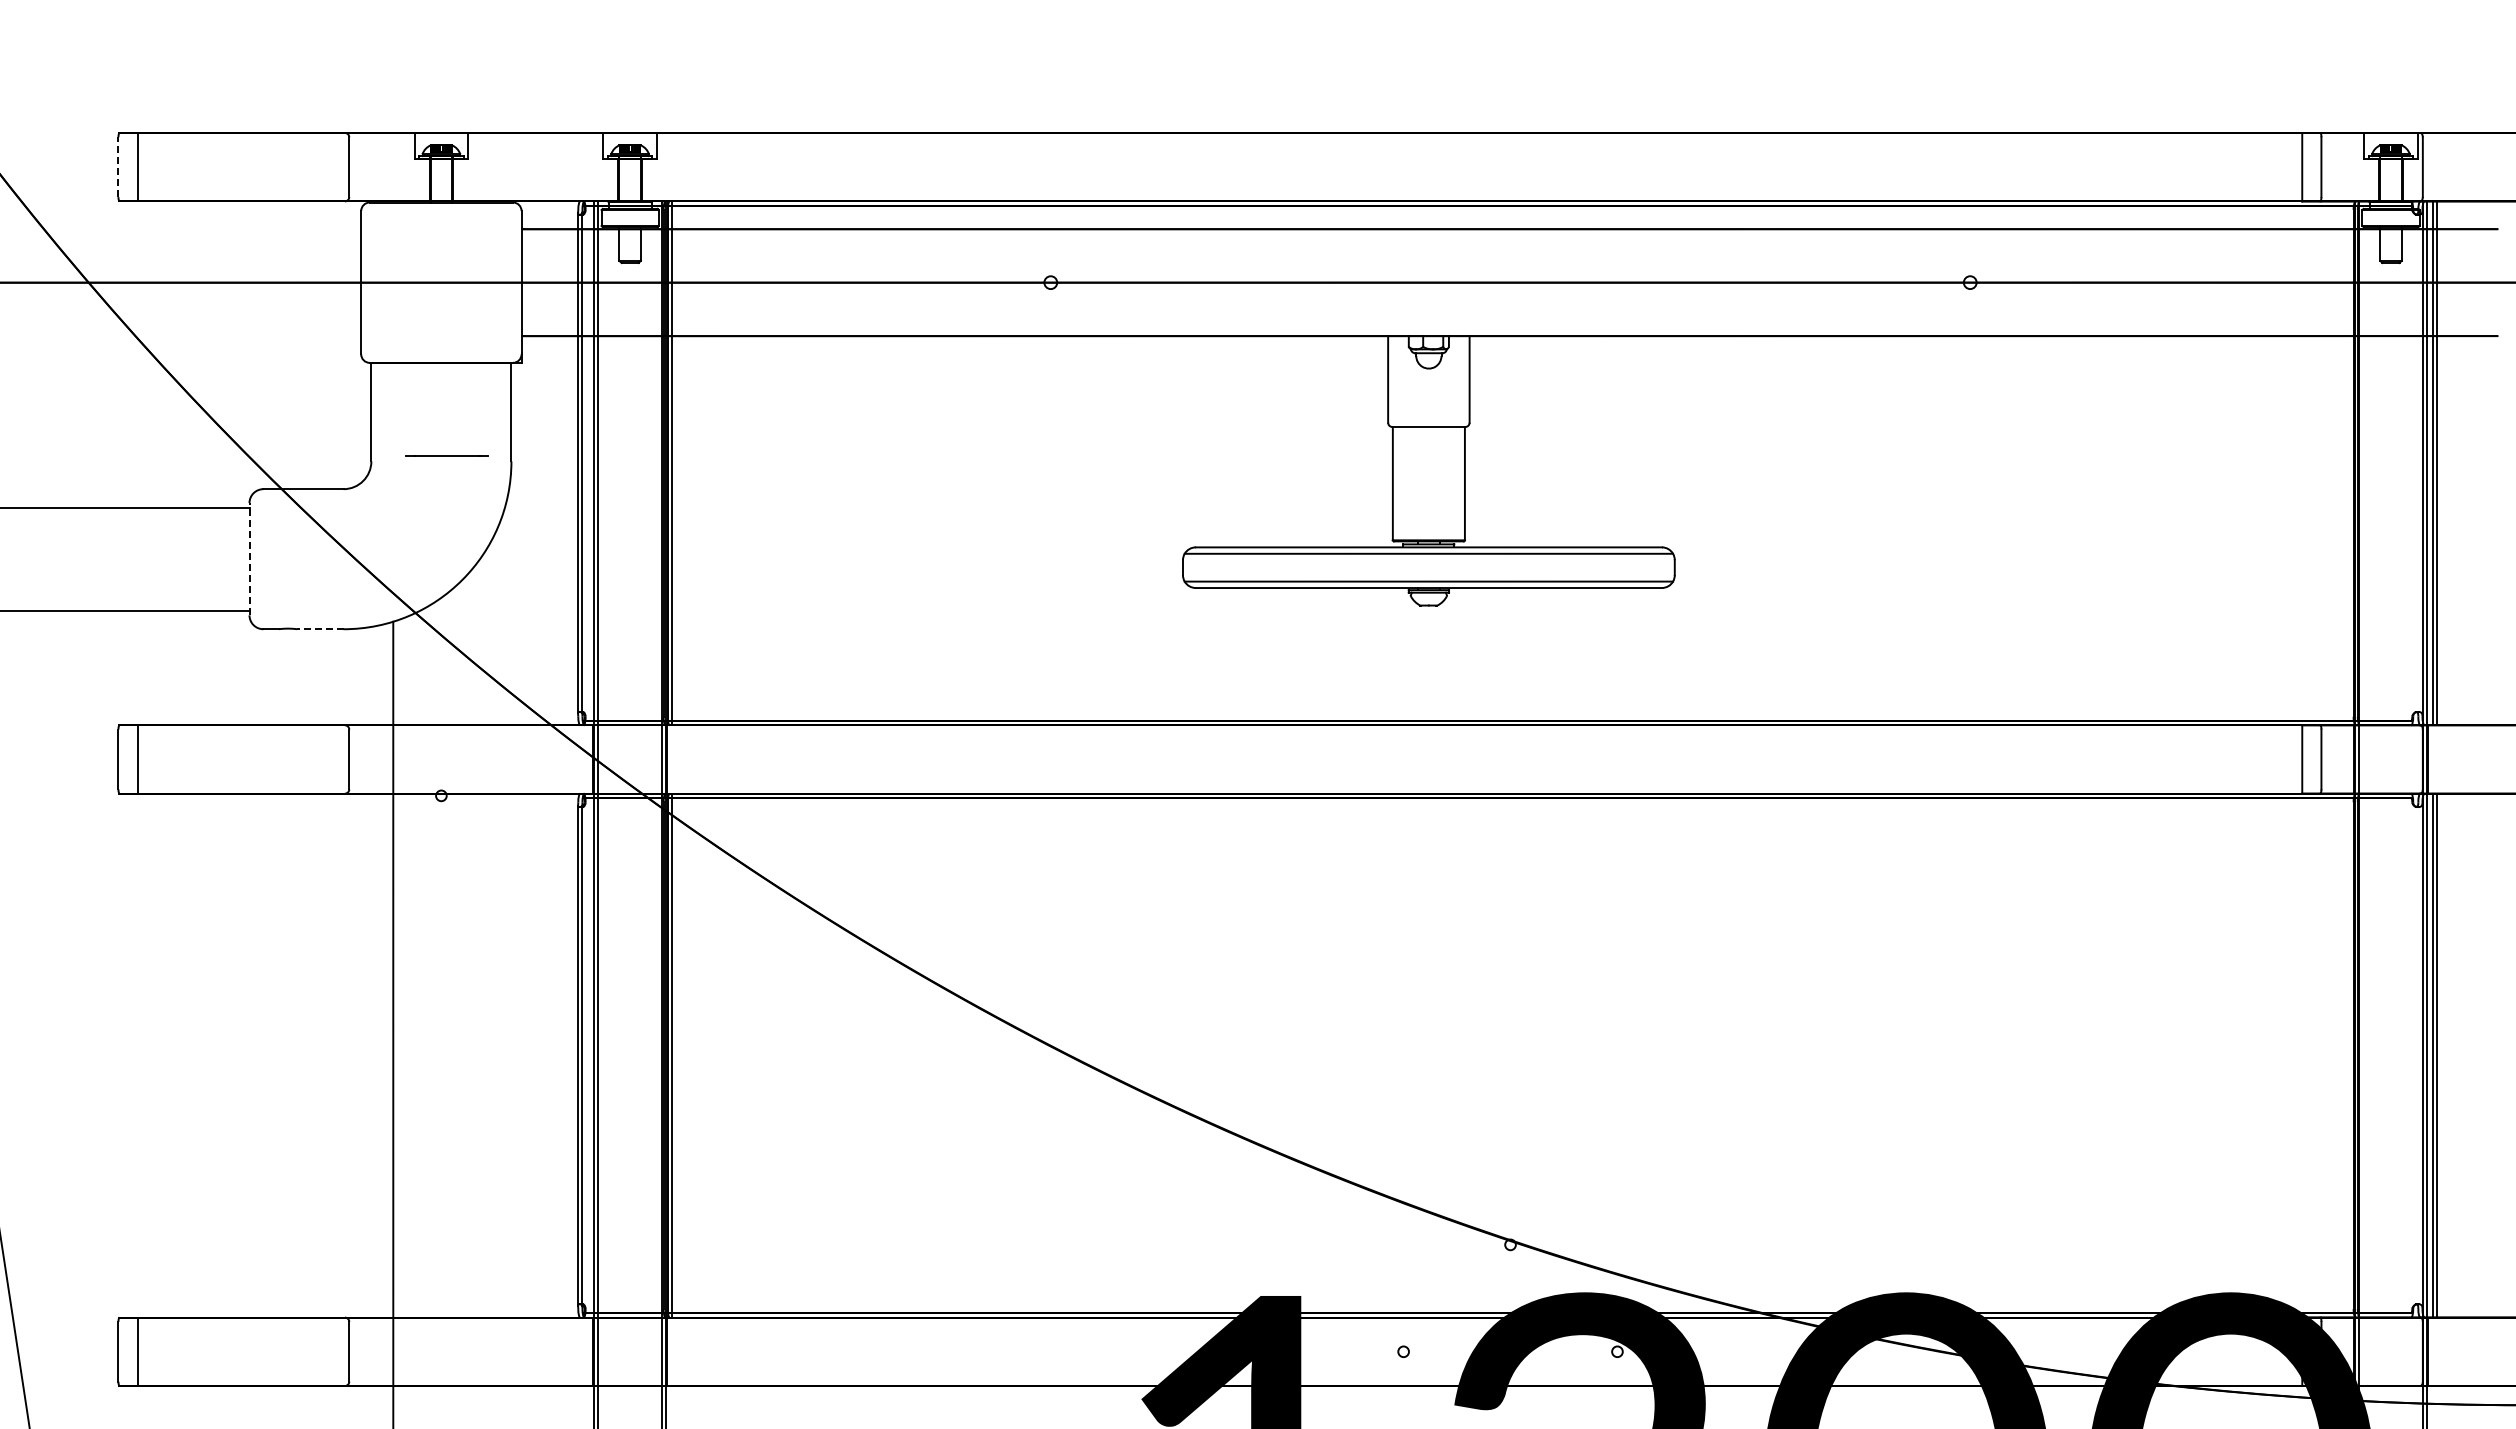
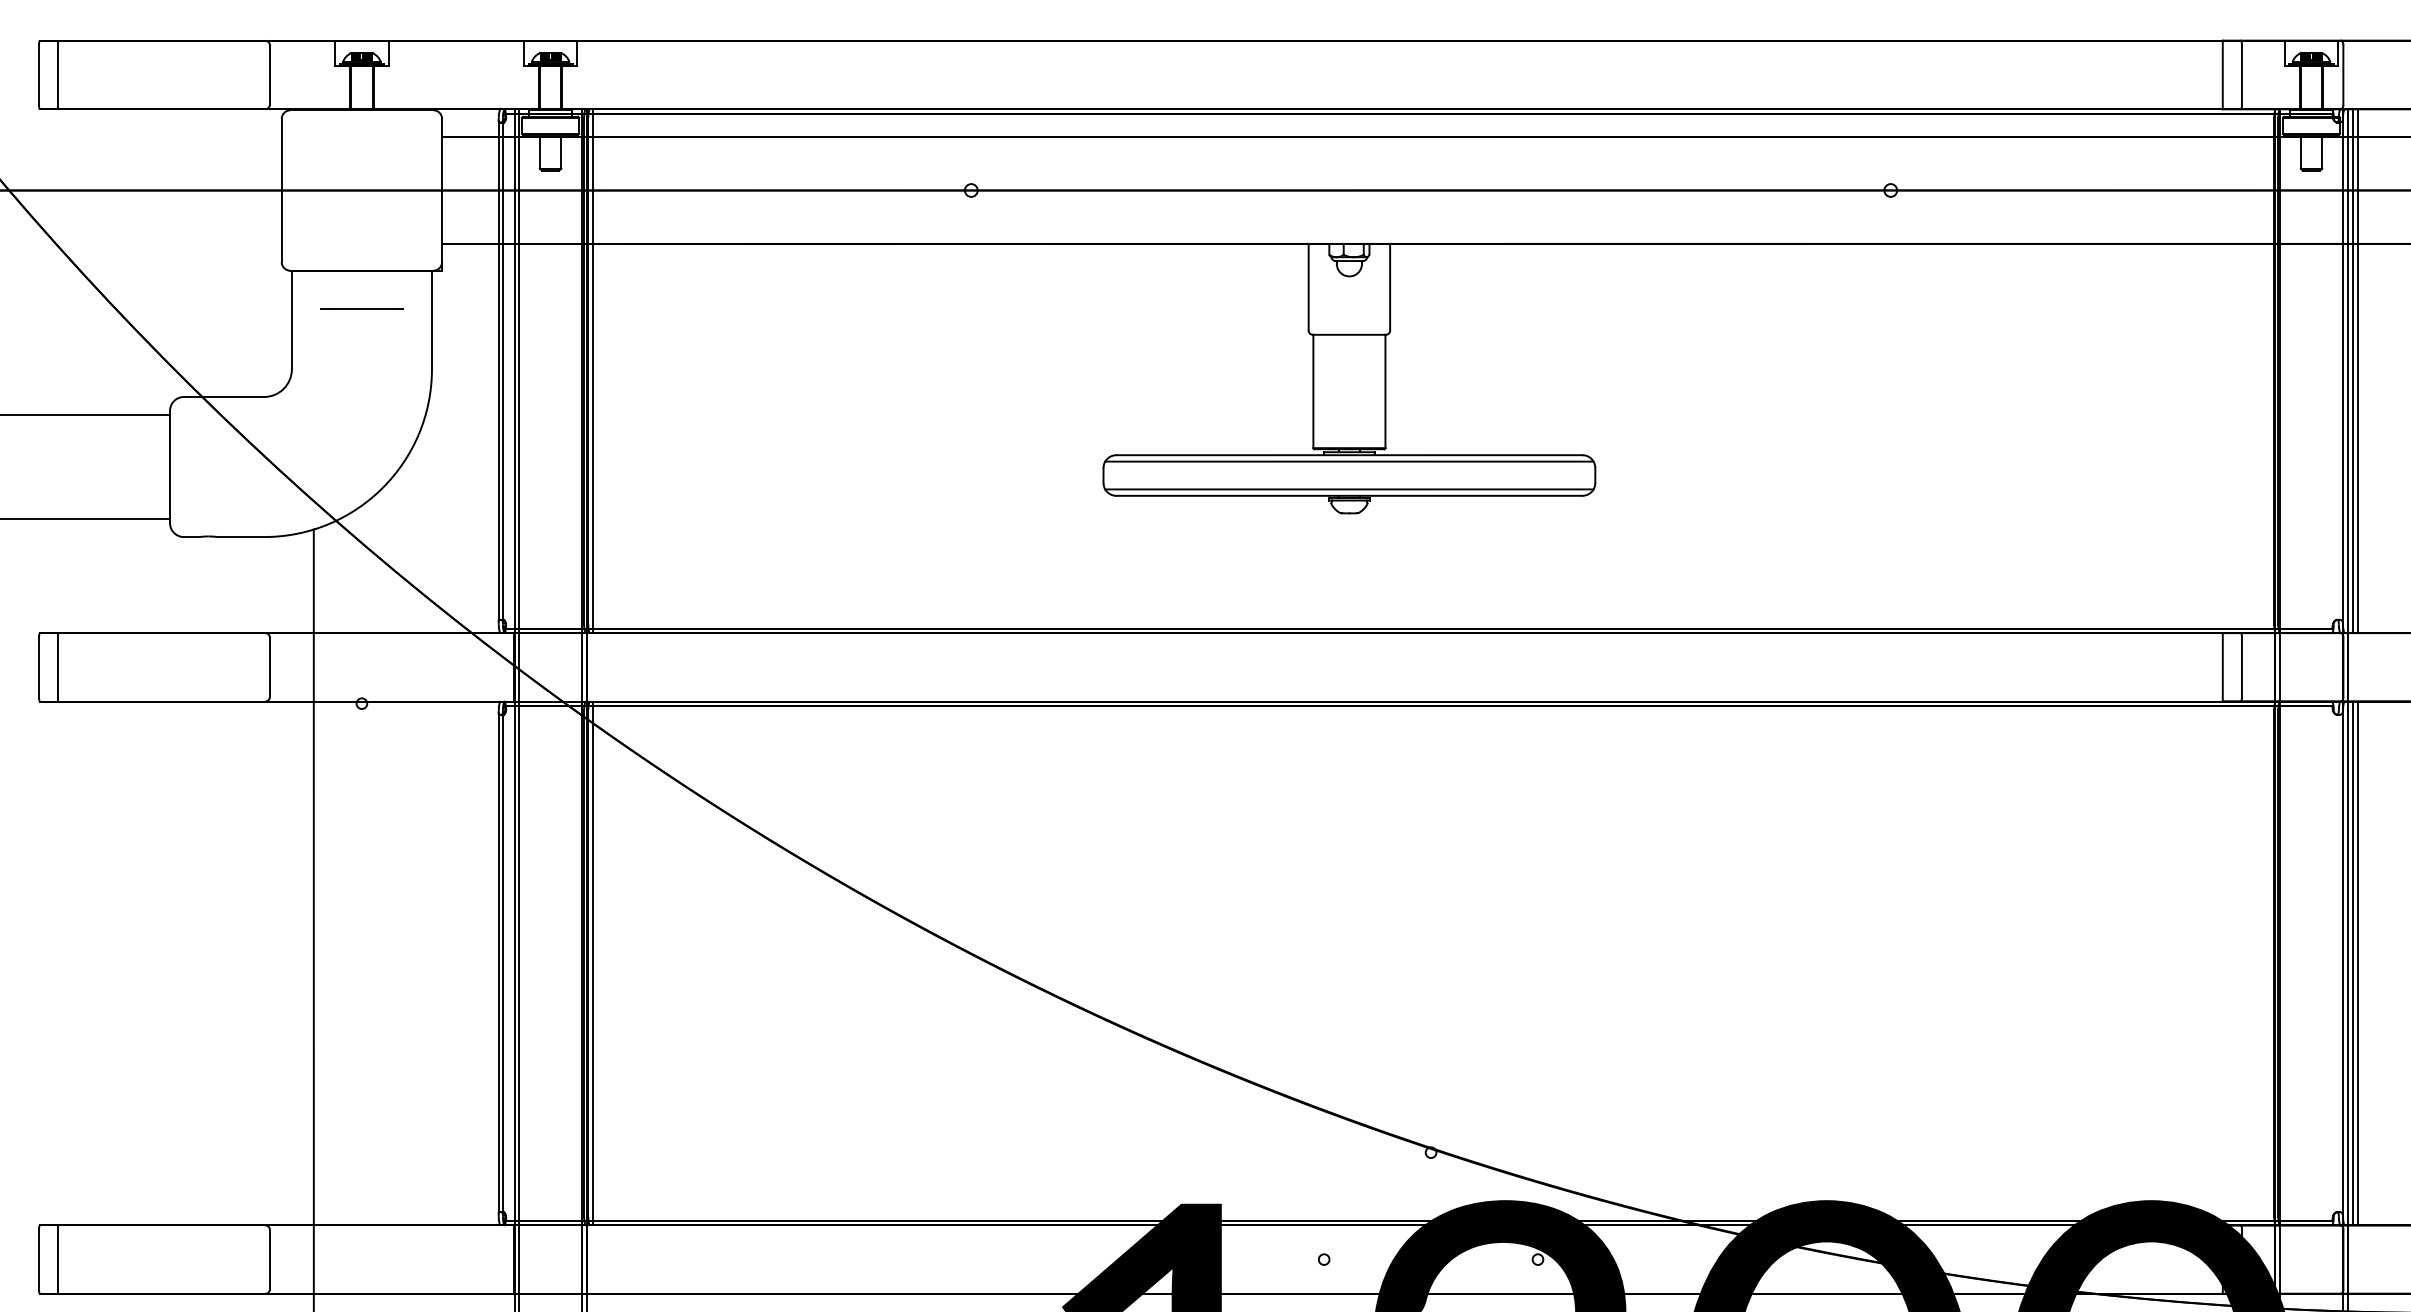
line: (118, 167) -> (39, 75), dashed -> solid
line: (446, 455) -> (361, 309), moved
line: (249, 558) -> (170, 466), dashed -> solid
line: (319, 629) -> (240, 537), dashed -> solid

